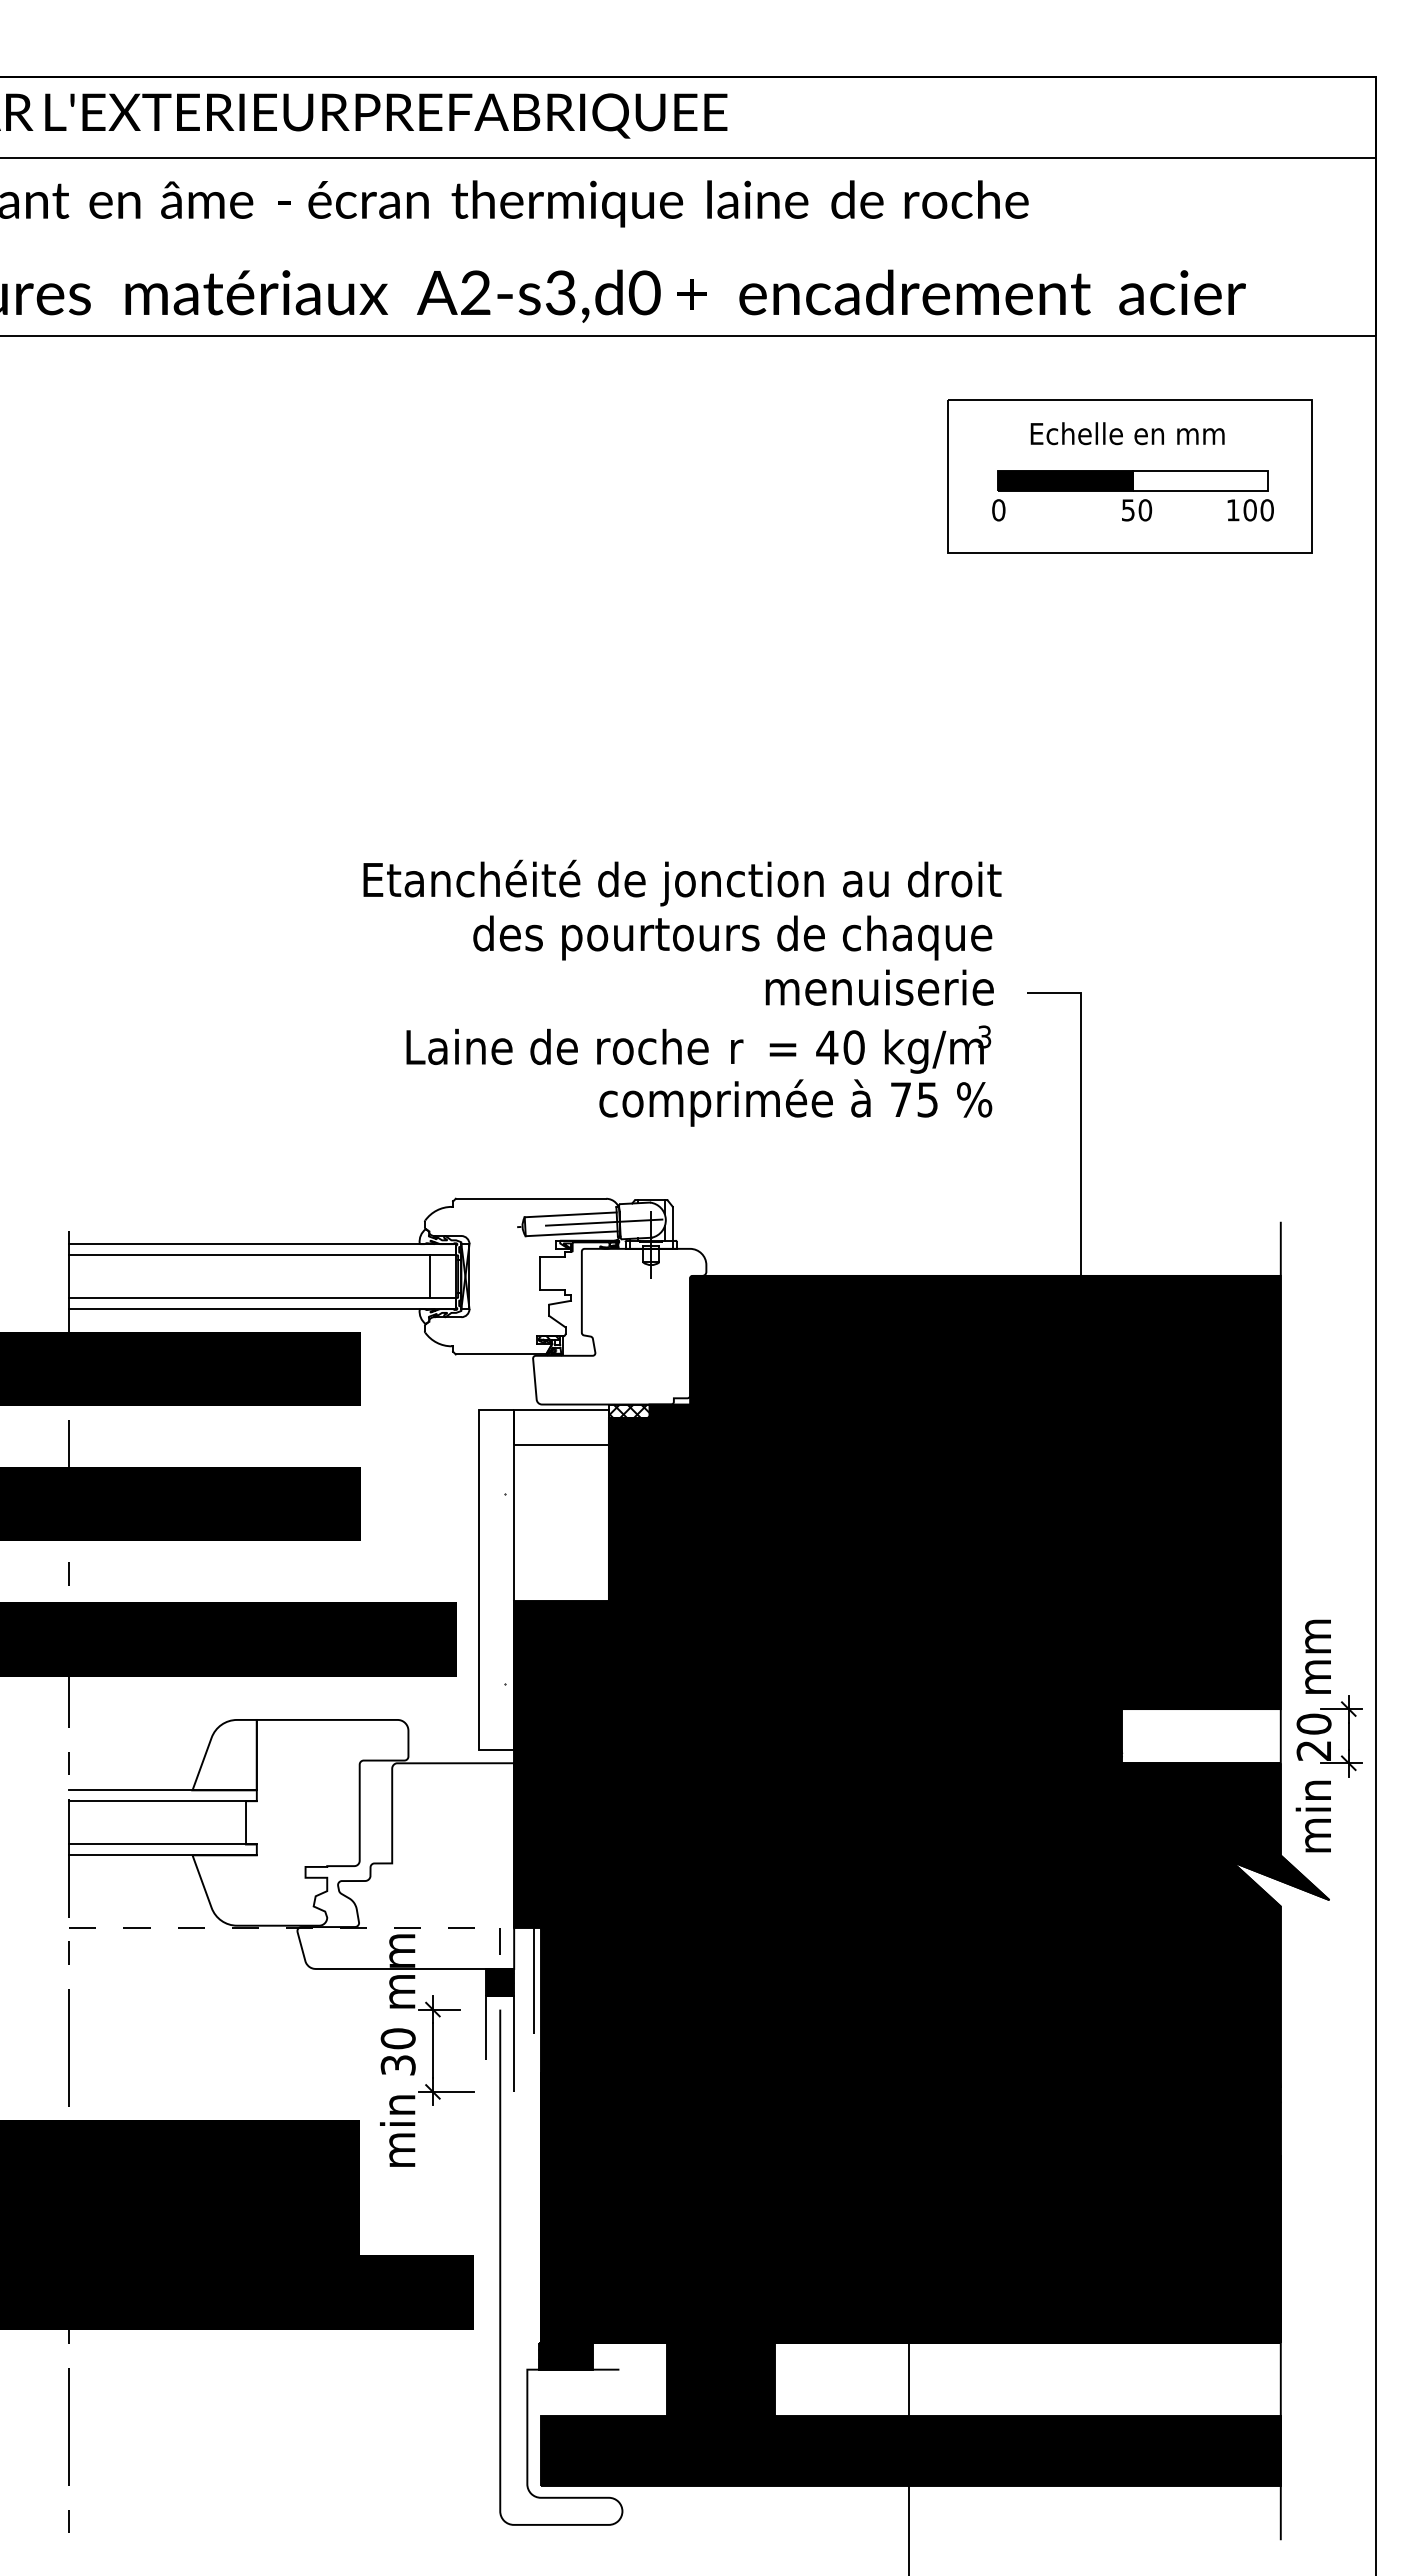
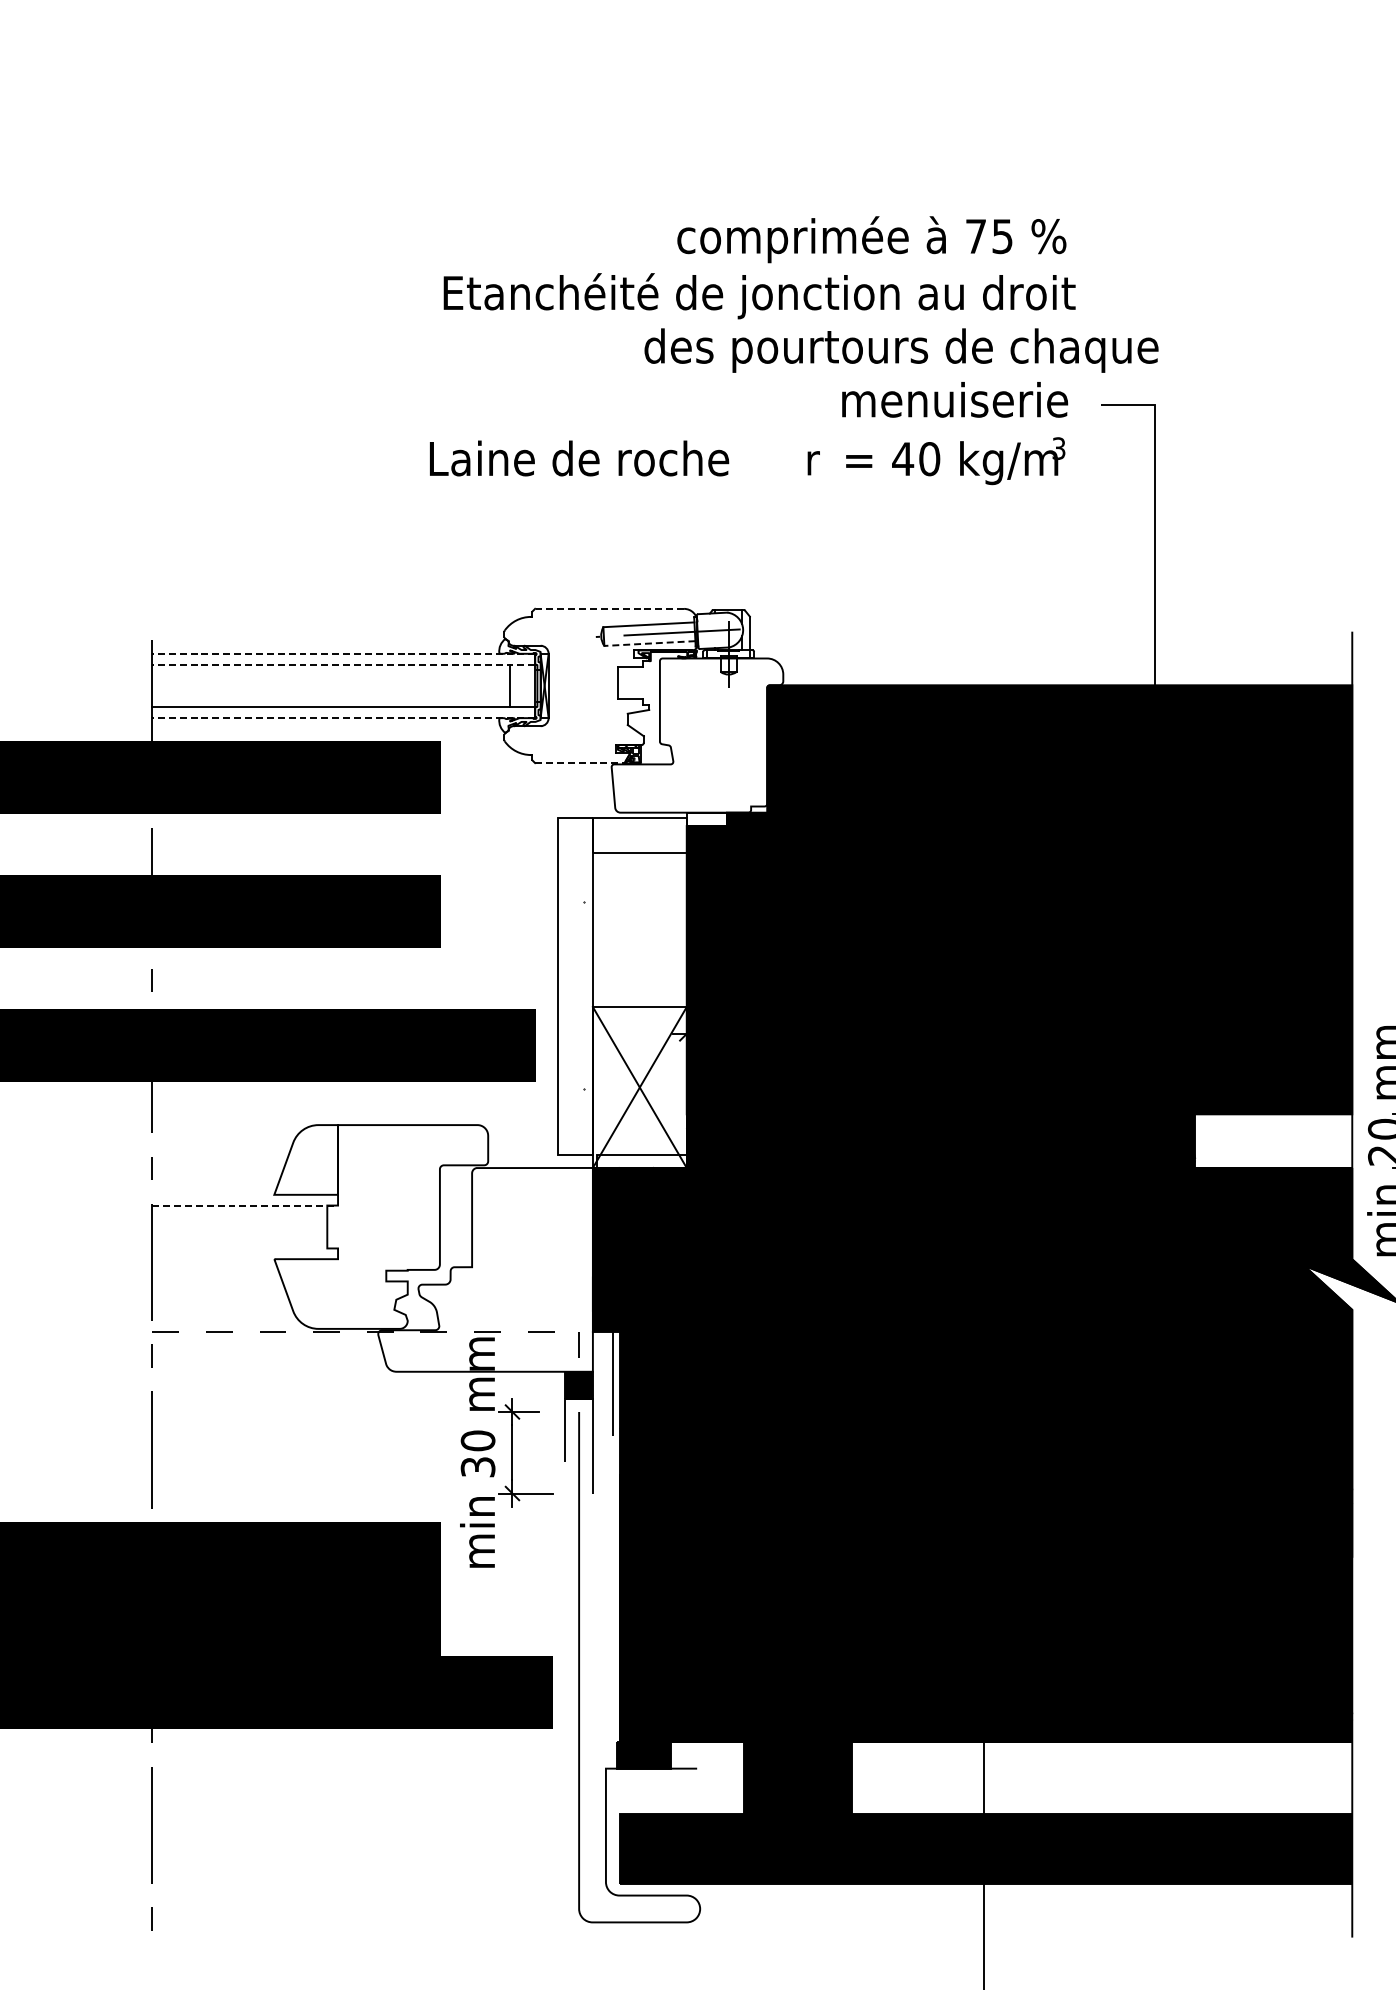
text: (732, 937) -> (901, 350), moved
text: (557, 1046) -> (579, 458), moved
text: (795, 1102) -> (871, 239), moved
line: (530, 1198) -> (609, 608), solid -> dashed
line: (571, 1233) -> (649, 643), solid -> dashed
line: (262, 1244) -> (343, 654), solid -> dashed
line: (262, 1254) -> (343, 664), solid -> dashed
line: (262, 1309) -> (343, 718), solid -> dashed
line: (501, 1354) -> (580, 763), solid -> dashed
hatch: (628, 1411) -> (706, 819), removed
fill: (561, 1681) -> (639, 1087), removed
line: (162, 1790) -> (244, 1194), removed
line: (163, 1801) -> (245, 1205), solid -> dashed
line: (162, 1844) -> (244, 1248), removed
line: (162, 1855) -> (244, 1259), removed

